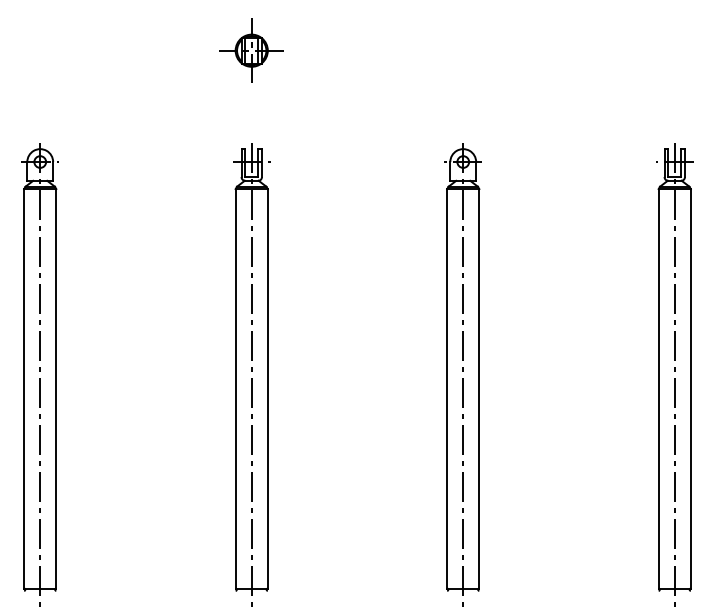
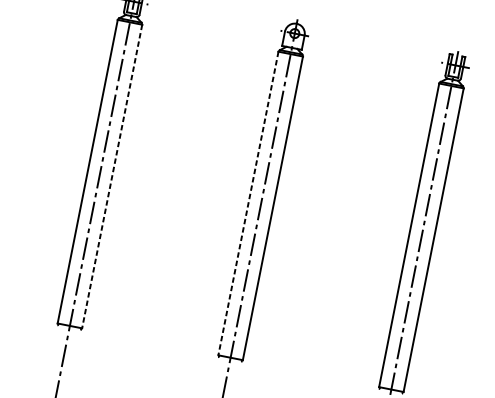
line: (267, 388) -> (111, 176), solid -> dashed
line: (447, 388) -> (248, 203), solid -> dashed

